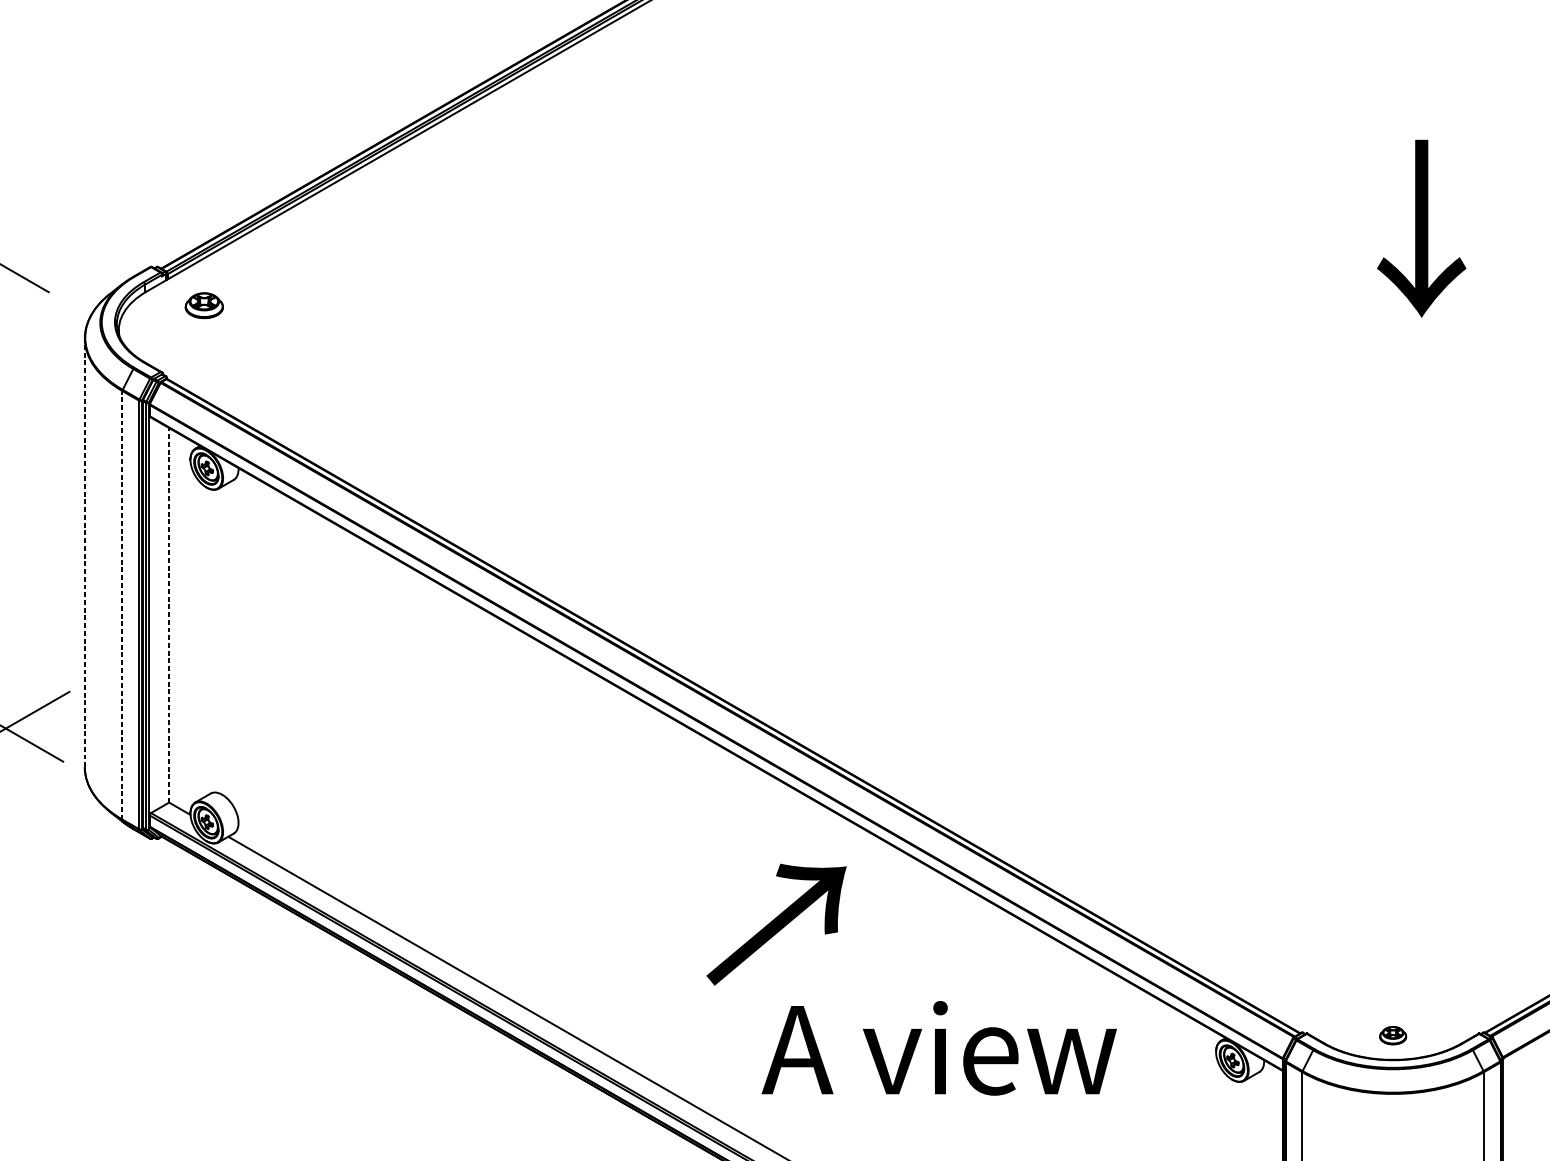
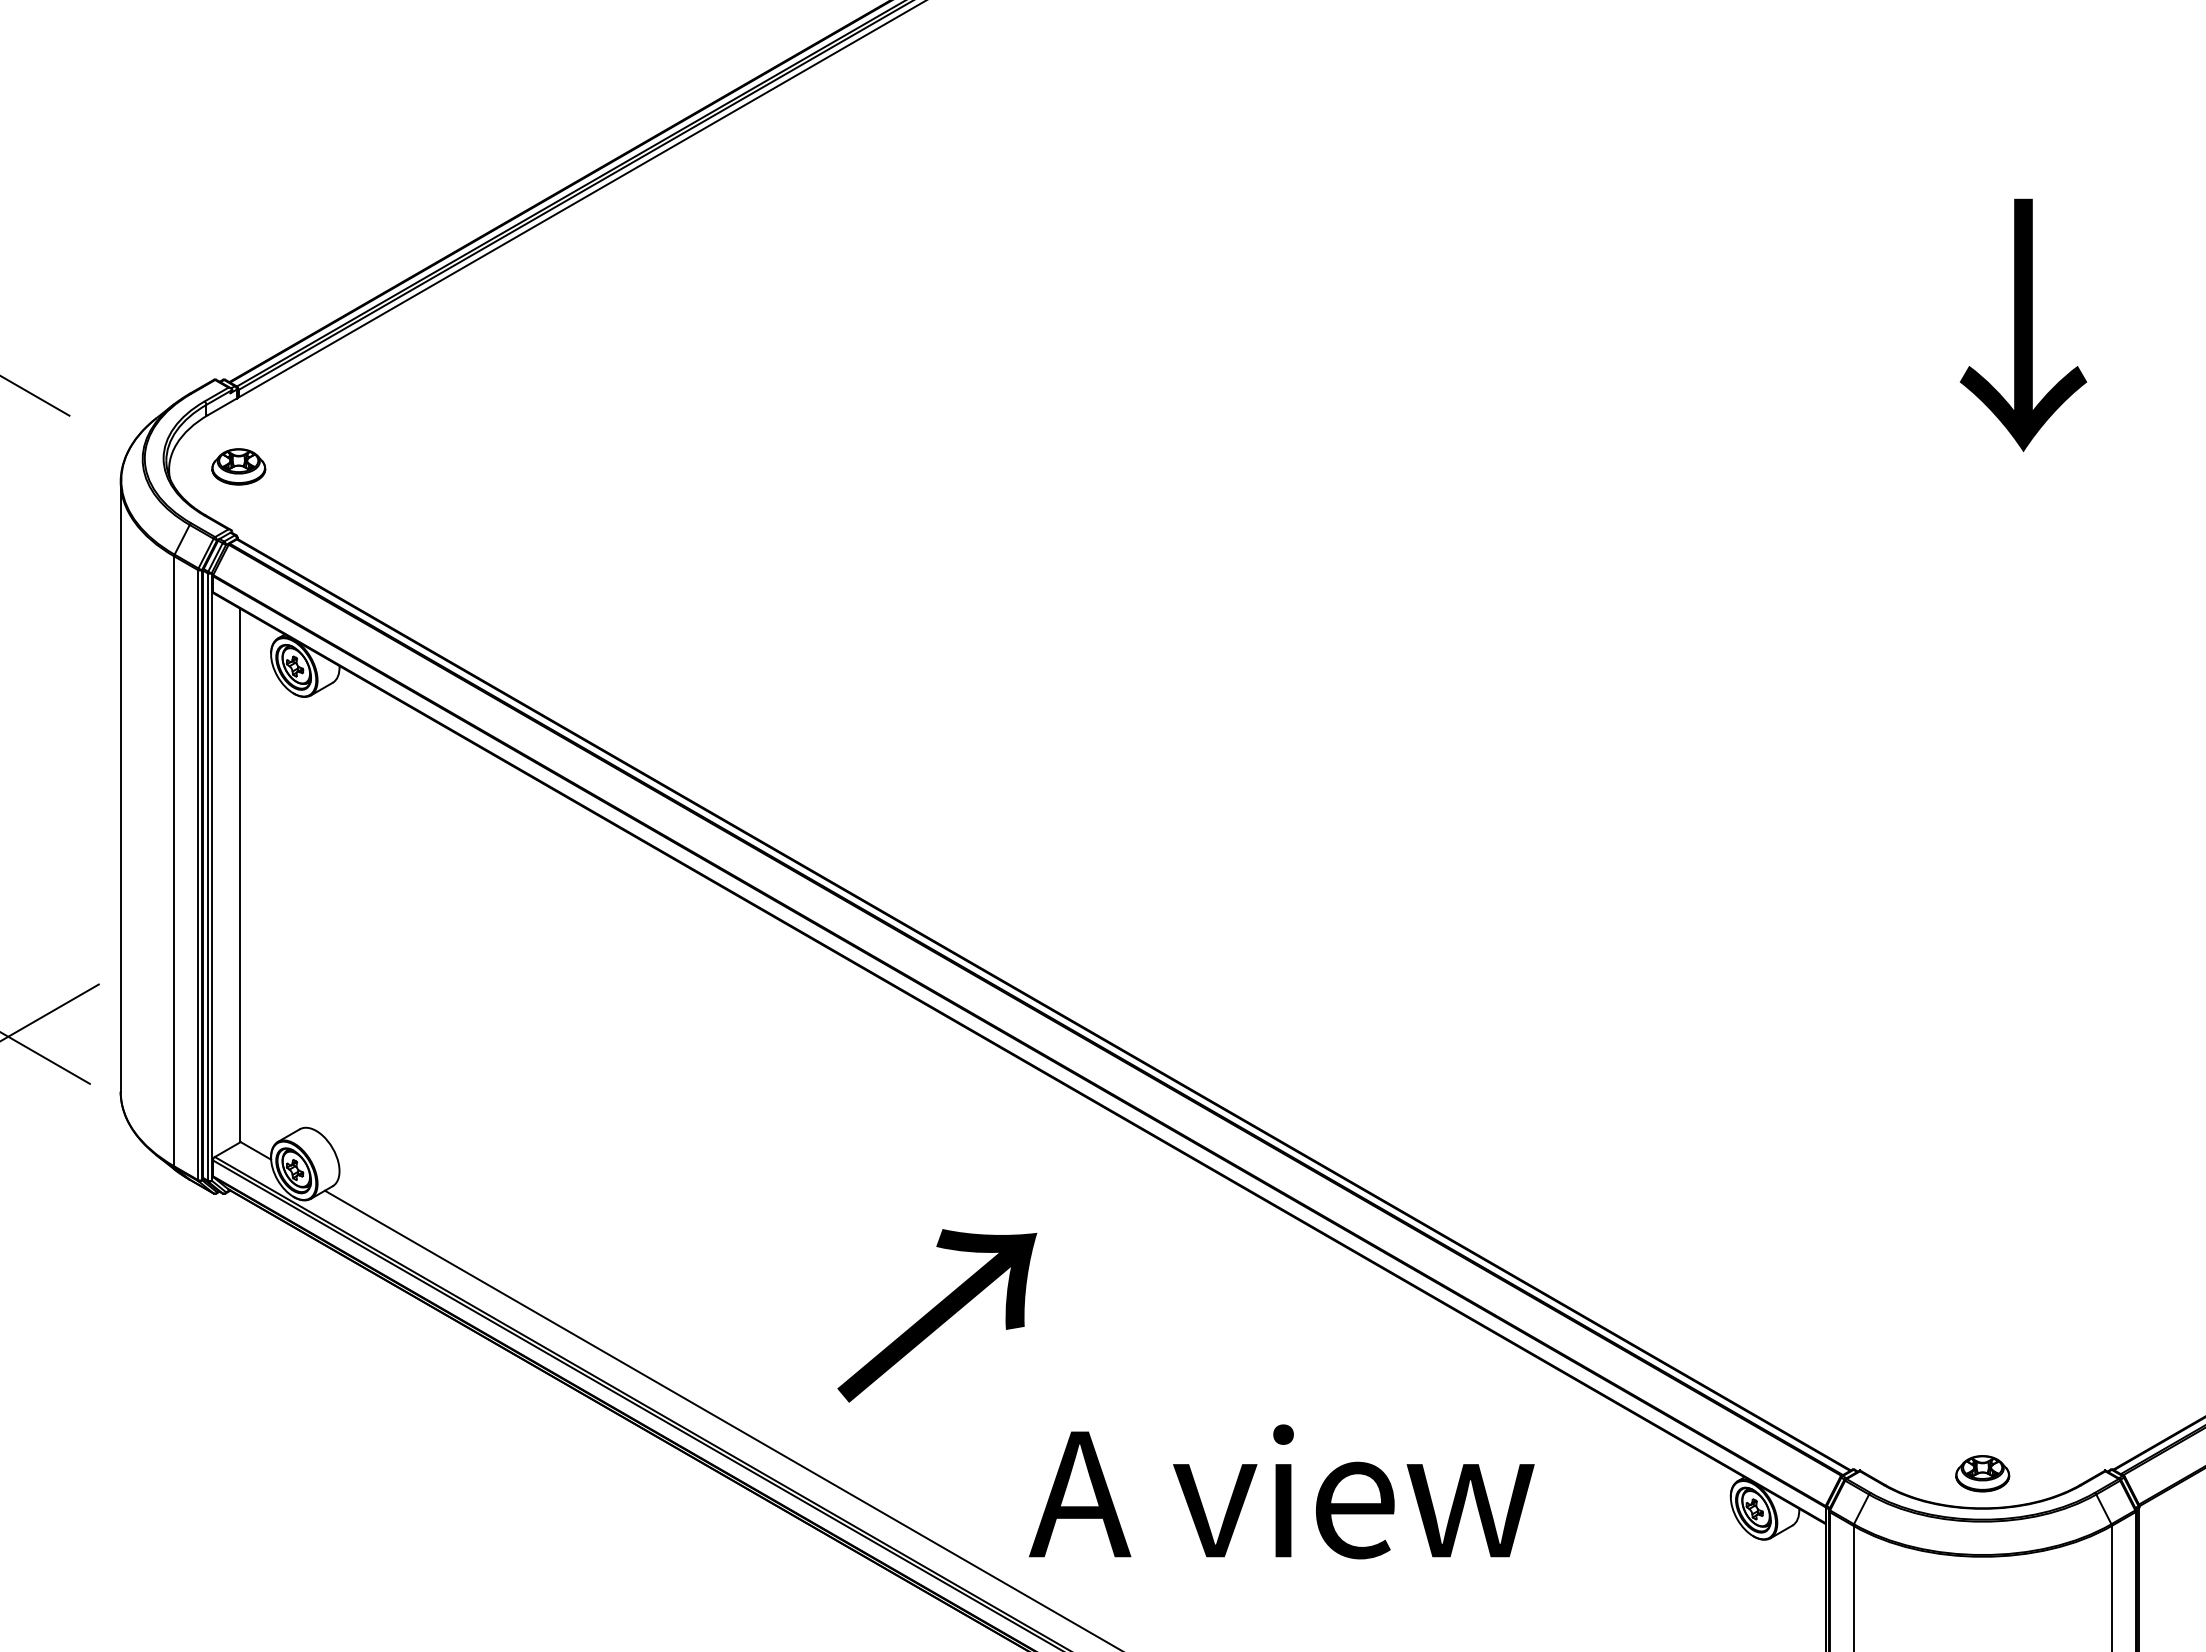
part: (204, 305) -> (238, 466), moved
line: (84, 552) -> (120, 786), dashed -> solid
line: (122, 605) -> (174, 861), dashed -> solid
line: (169, 615) -> (240, 875), dashed -> solid
text: (776, 924) -> (937, 1315), moved
part: (1392, 1035) -> (1982, 1473), size x1.43
text: (939, 1048) -> (1281, 1491), moved

